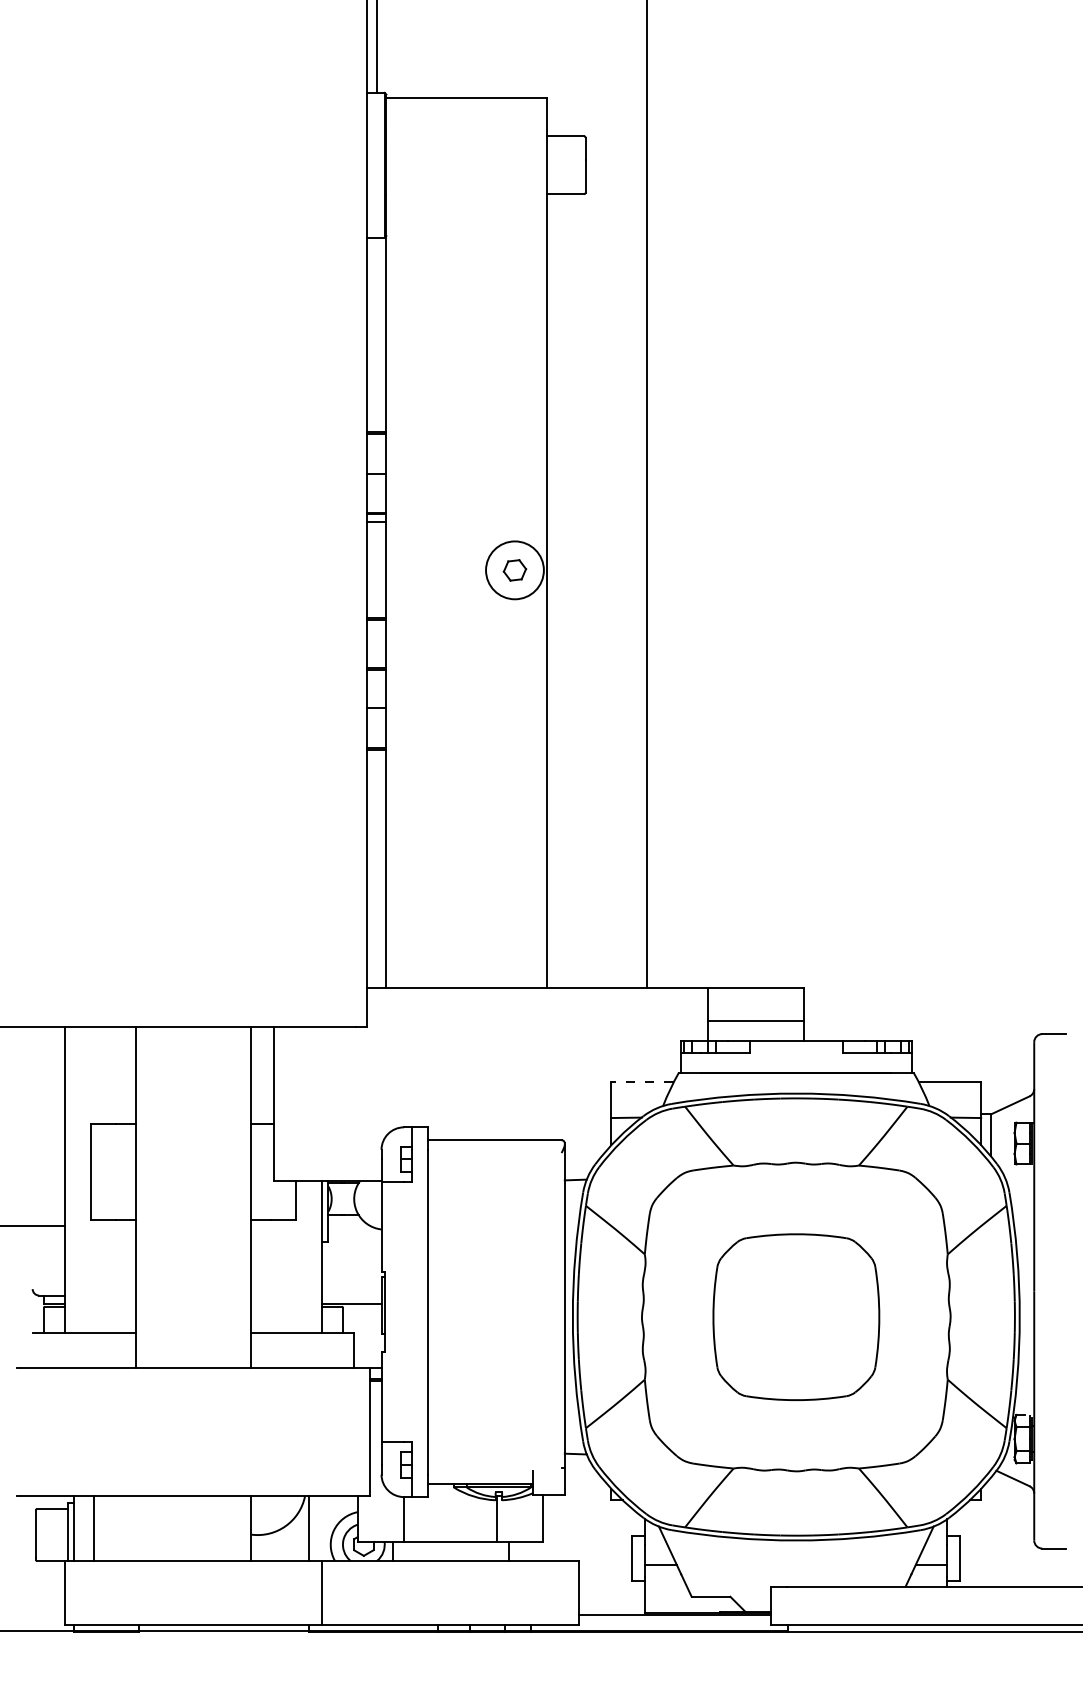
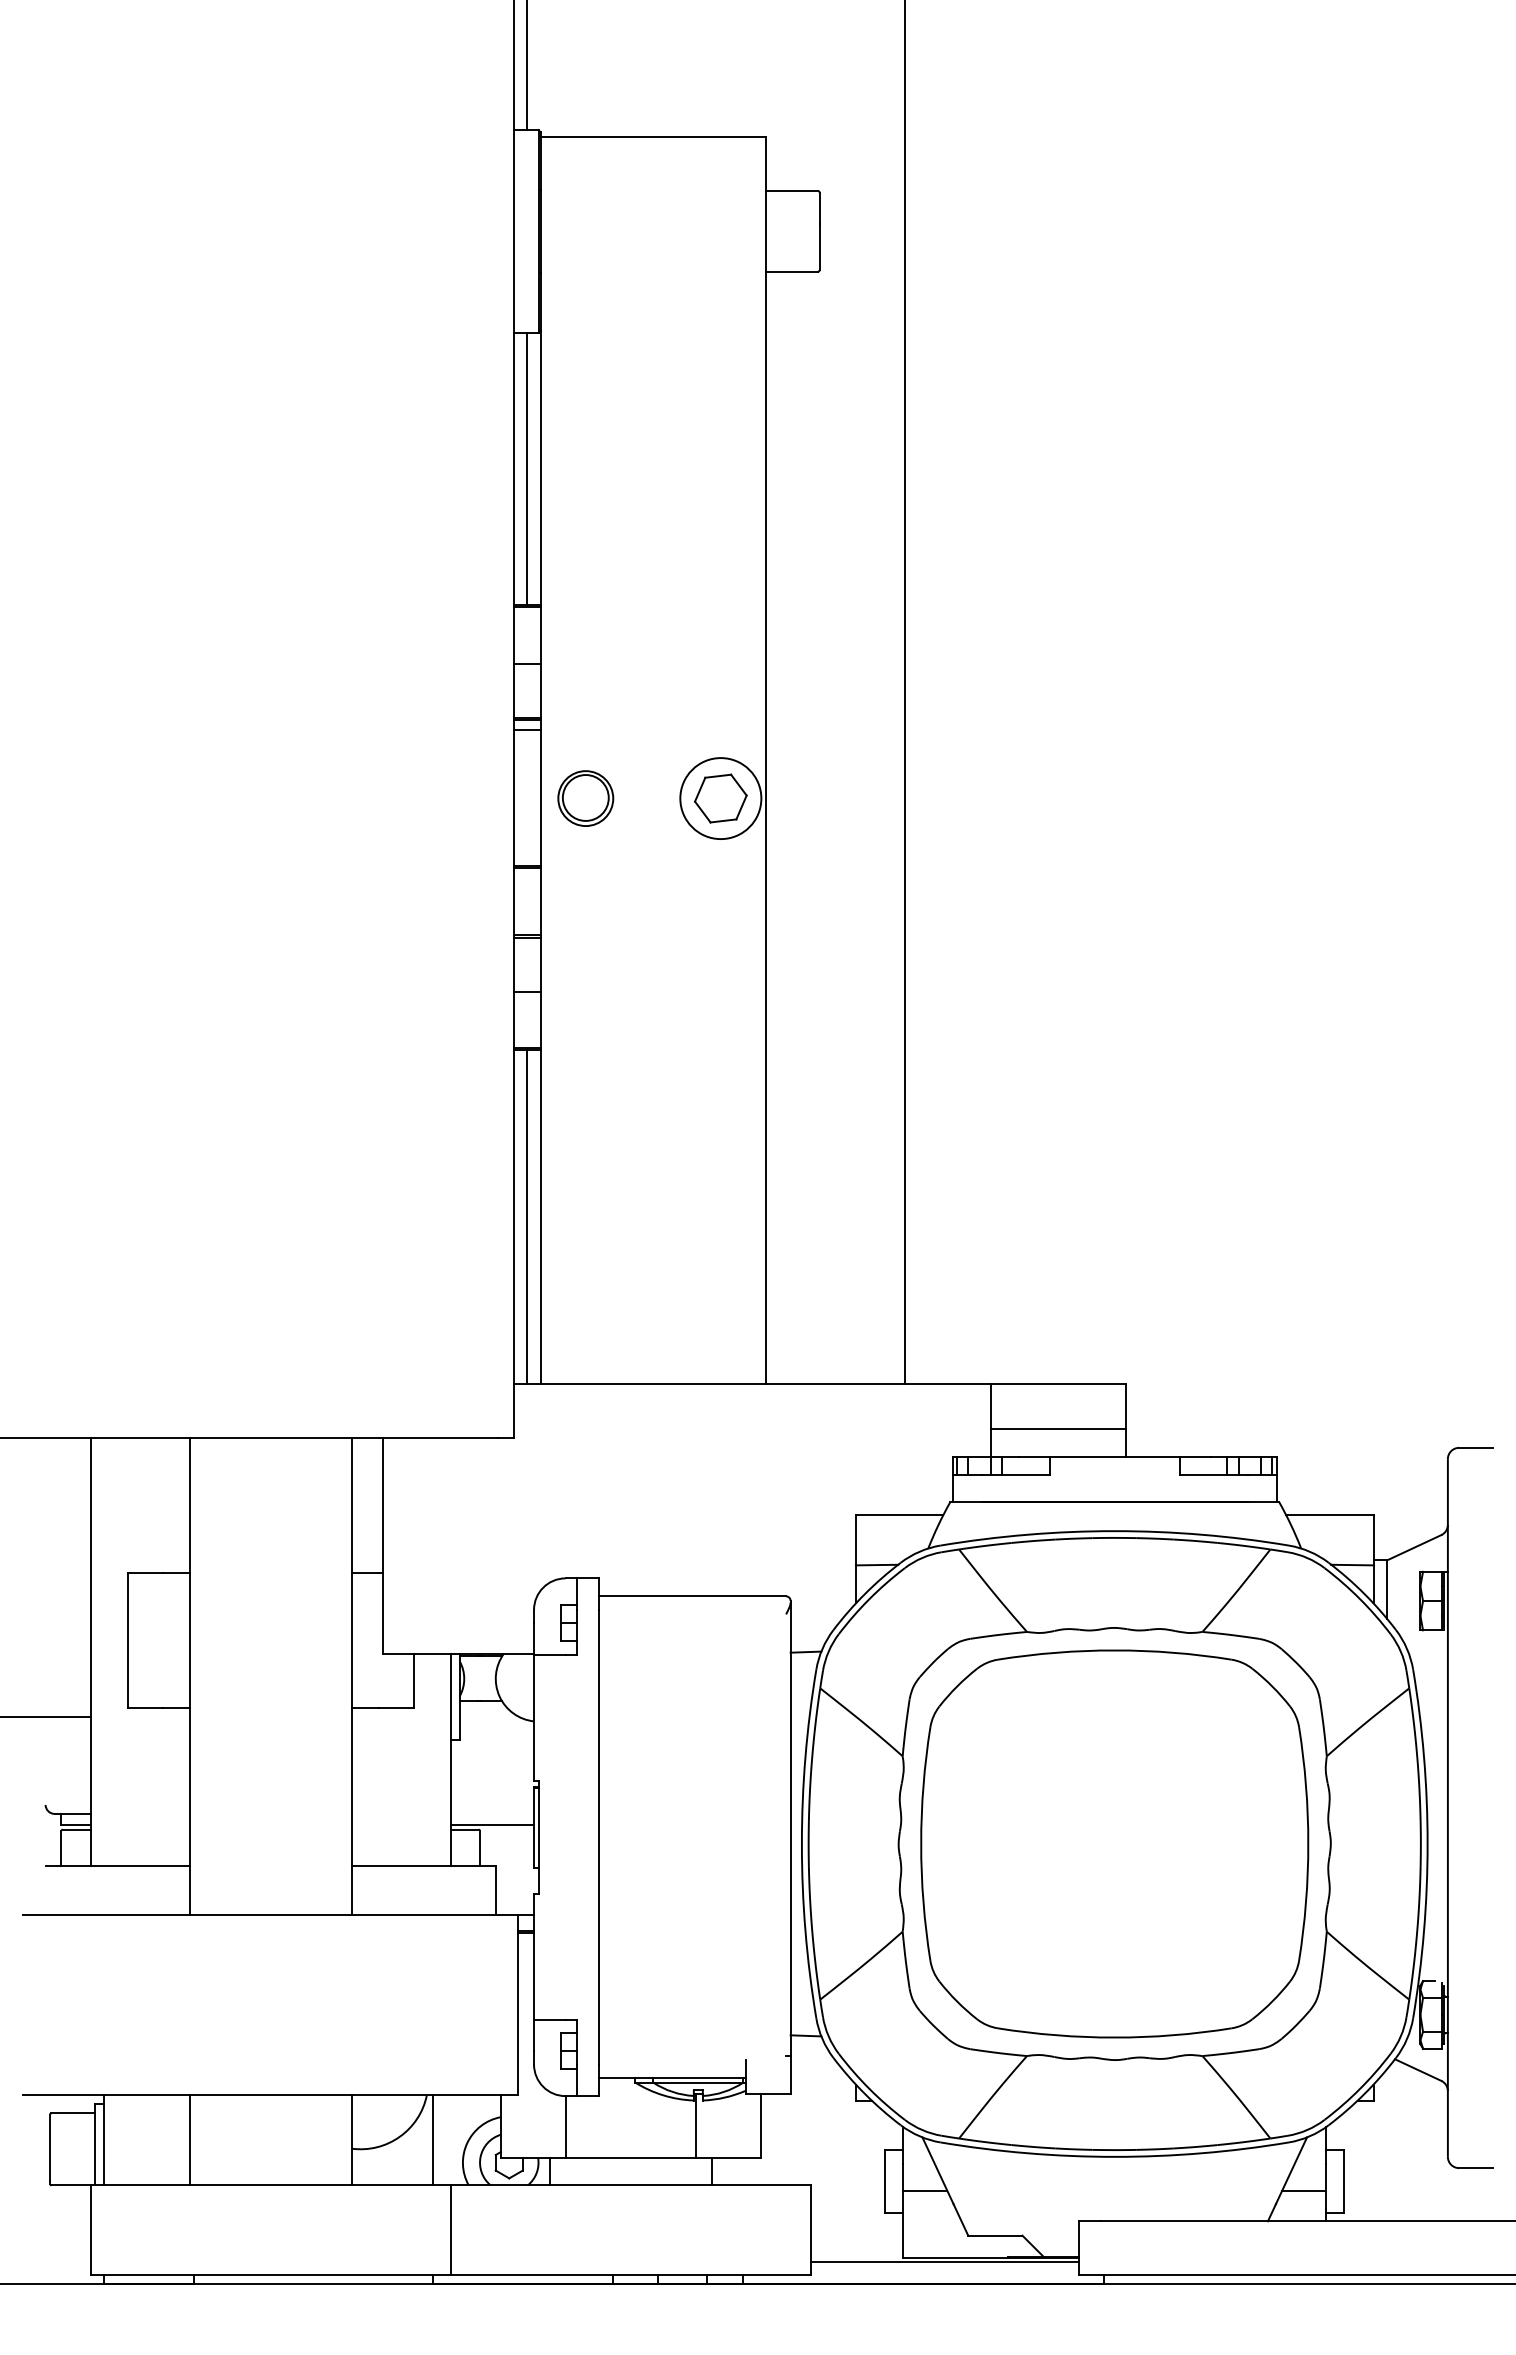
line: (376, 334) -> (526, 468), added
part: (418, 569) -> (585, 797), added
part: (514, 570) -> (720, 798), size x1.67
line: (376, 868) -> (526, 1216), added
line: (642, 1082) -> (899, 1515), dashed -> solid
part: (796, 1317) -> (1115, 1844), size x1.67
line: (93, 1528) -> (189, 2140), moved

